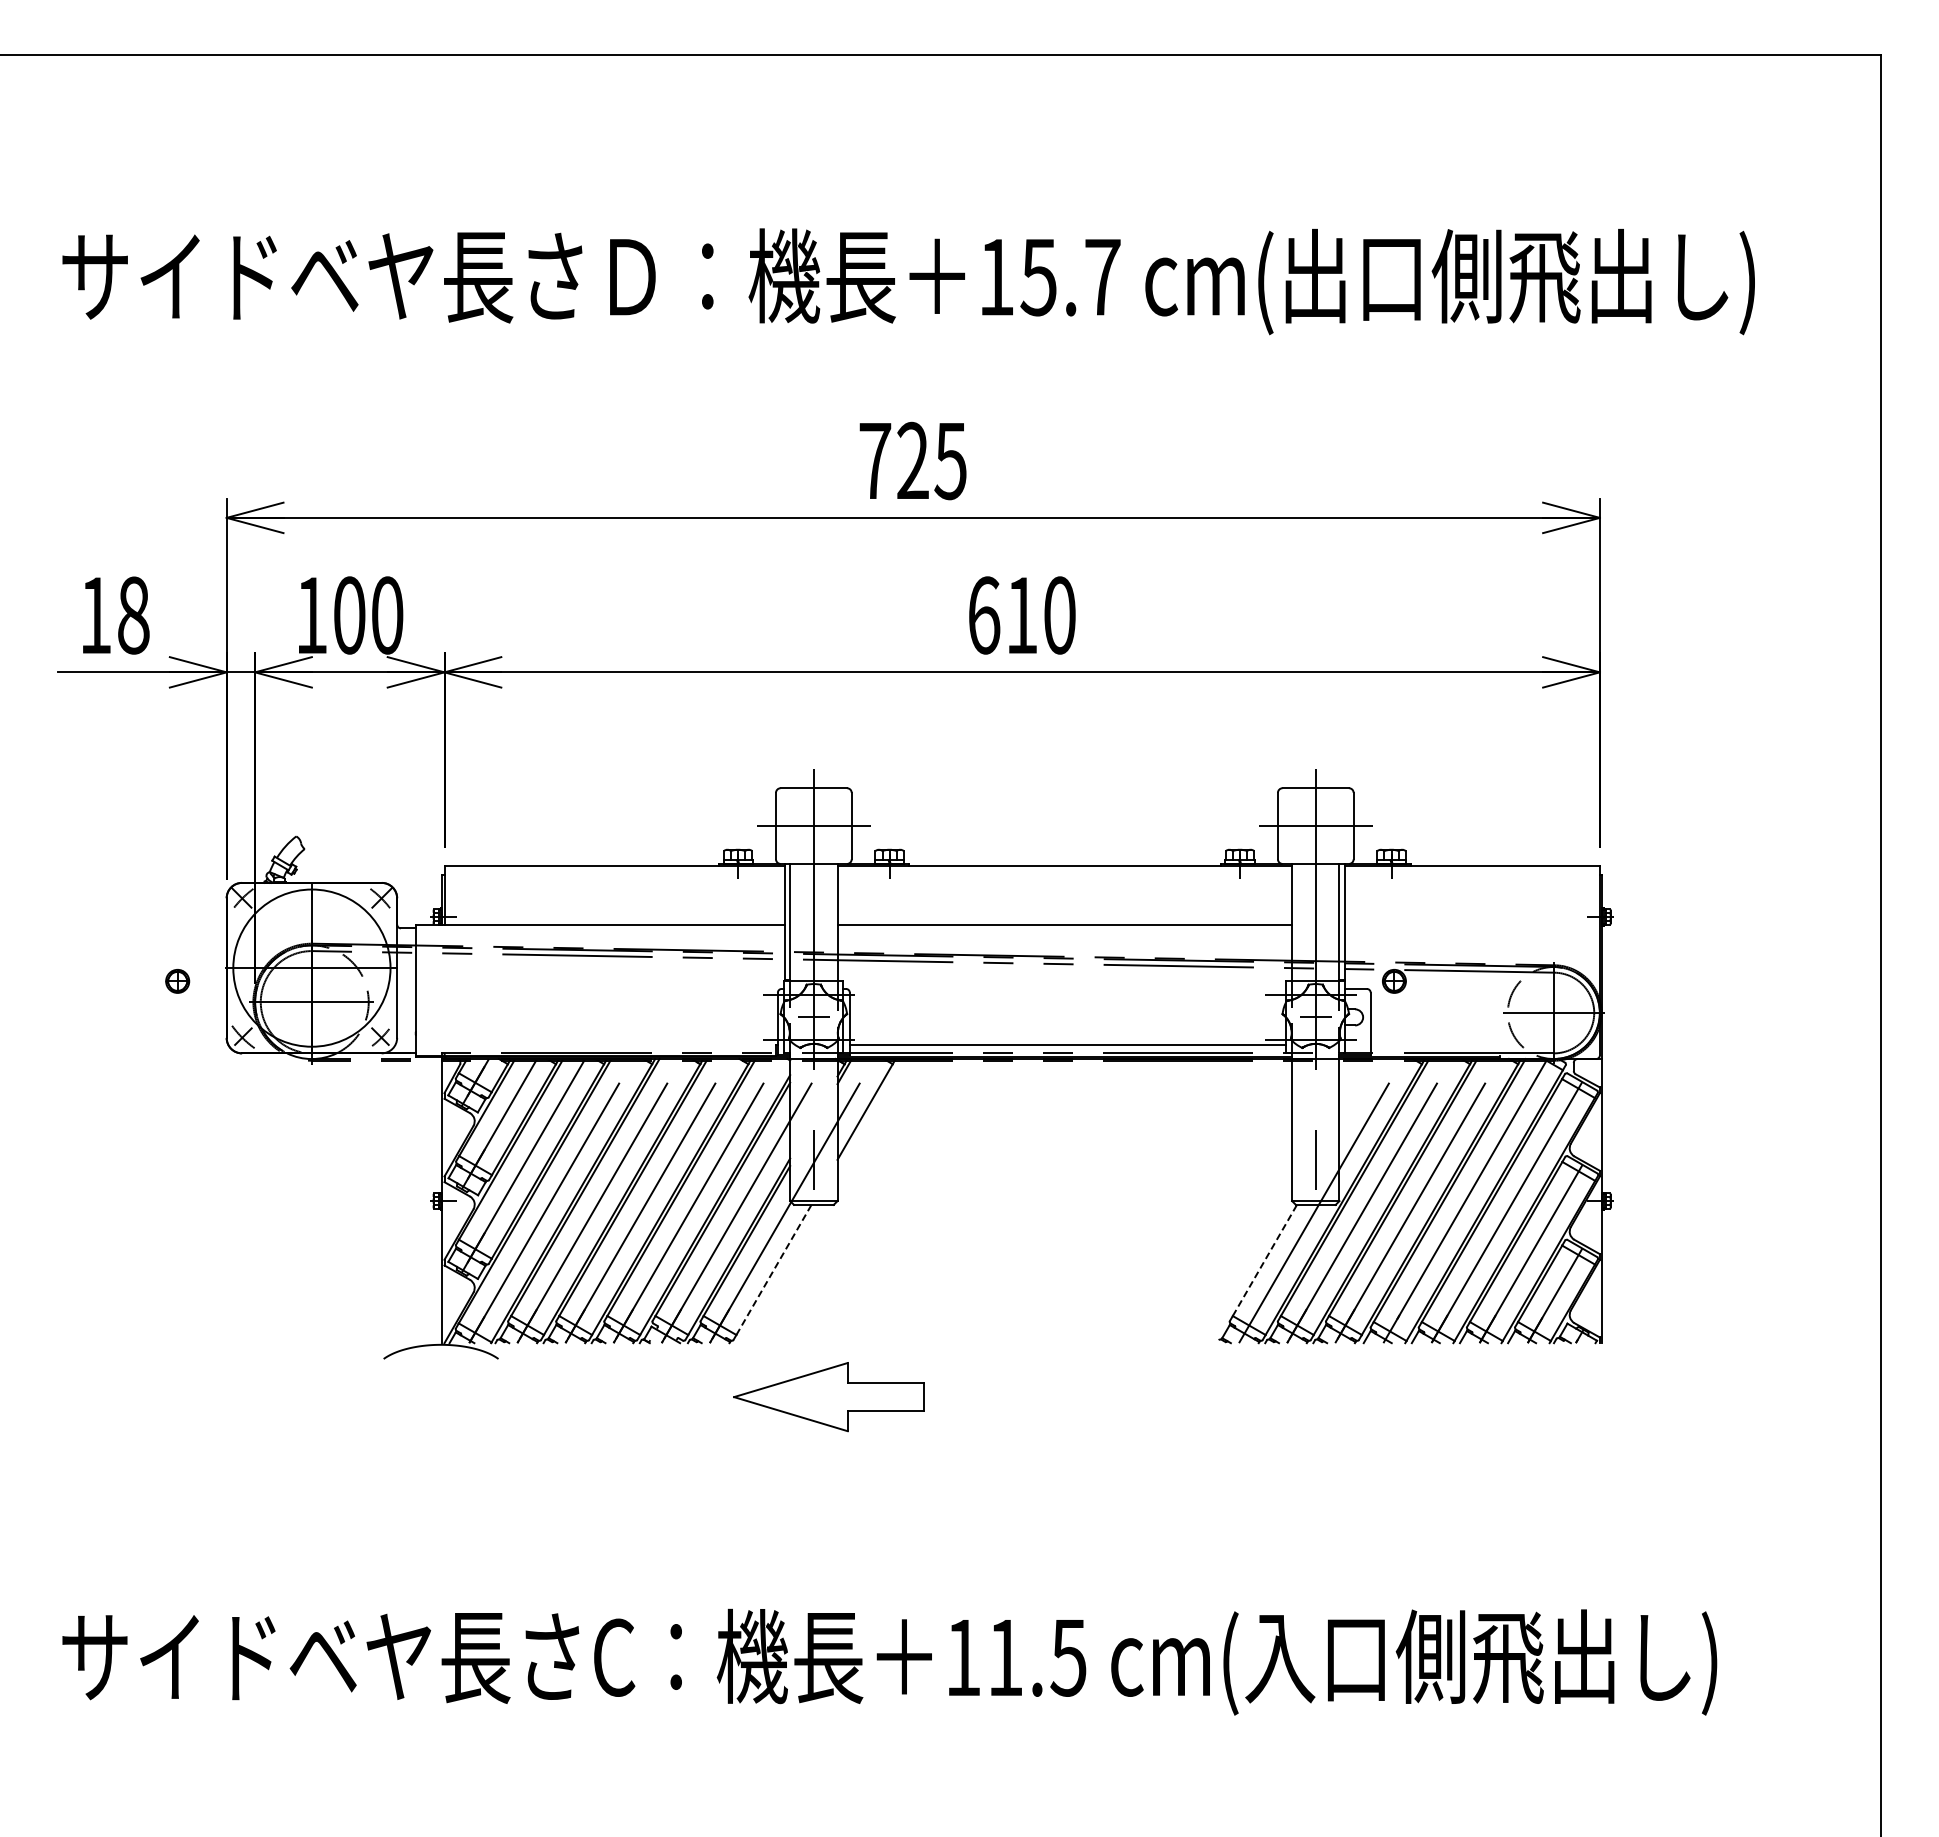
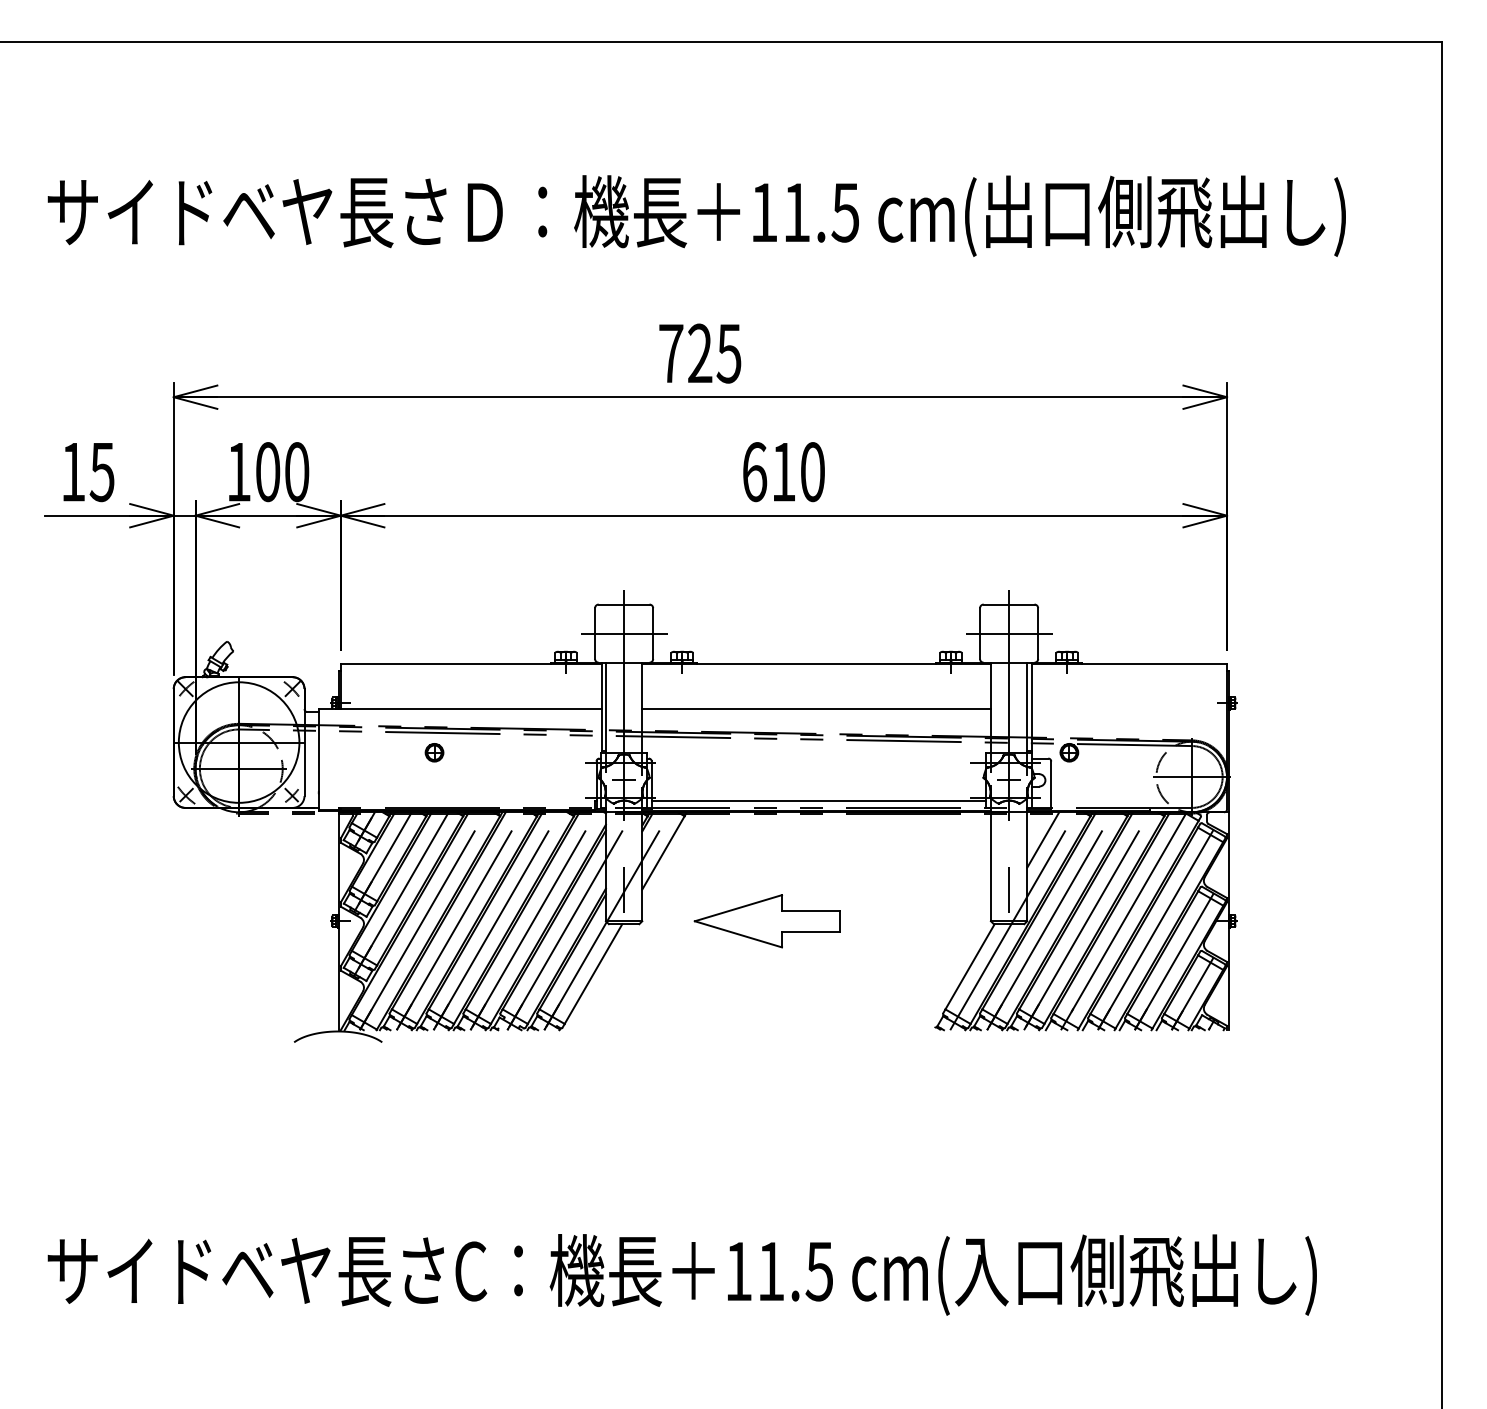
text: (1070, 277) -> (820, 212), 15.7 -> 11.5
text: (133, 615) -> (102, 472), 18 -> 15
part: (177, 981) -> (434, 752), moved
line: (1360, 1095) -> (1043, 840), added
line: (1265, 1260) -> (970, 966), dashed -> solid
line: (774, 1269) -> (593, 973), dashed -> solid
part: (828, 1397) -> (767, 921), moved

